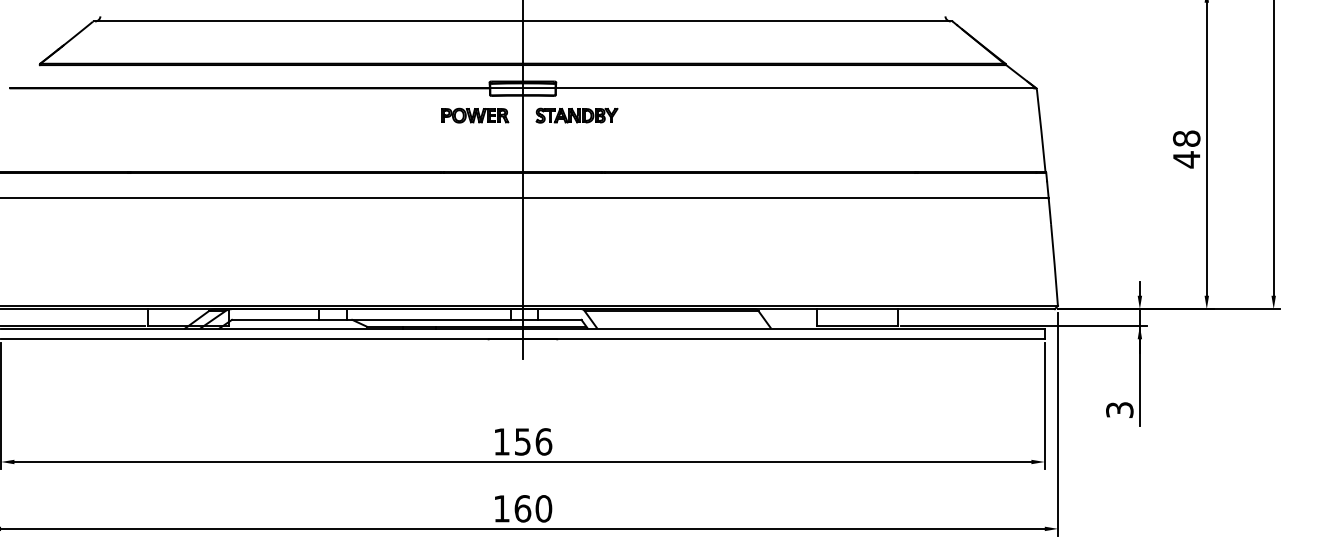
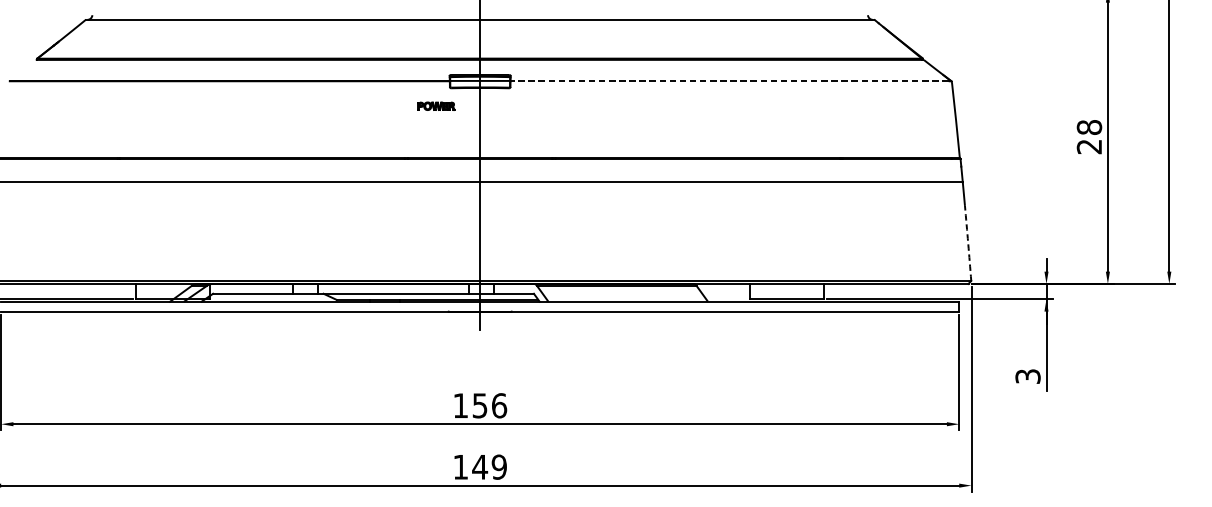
line: (794, 88) -> (729, 81), solid -> dashed
part: (475, 115) -> (436, 106), size x0.6
part: (576, 115) -> (529, 106), removed
text: (1186, 159) -> (1089, 146), 48 -> 28
arc: (1054, 265) -> (968, 243), solid -> dashed
text: (533, 508) -> (489, 466), 160 -> 149

